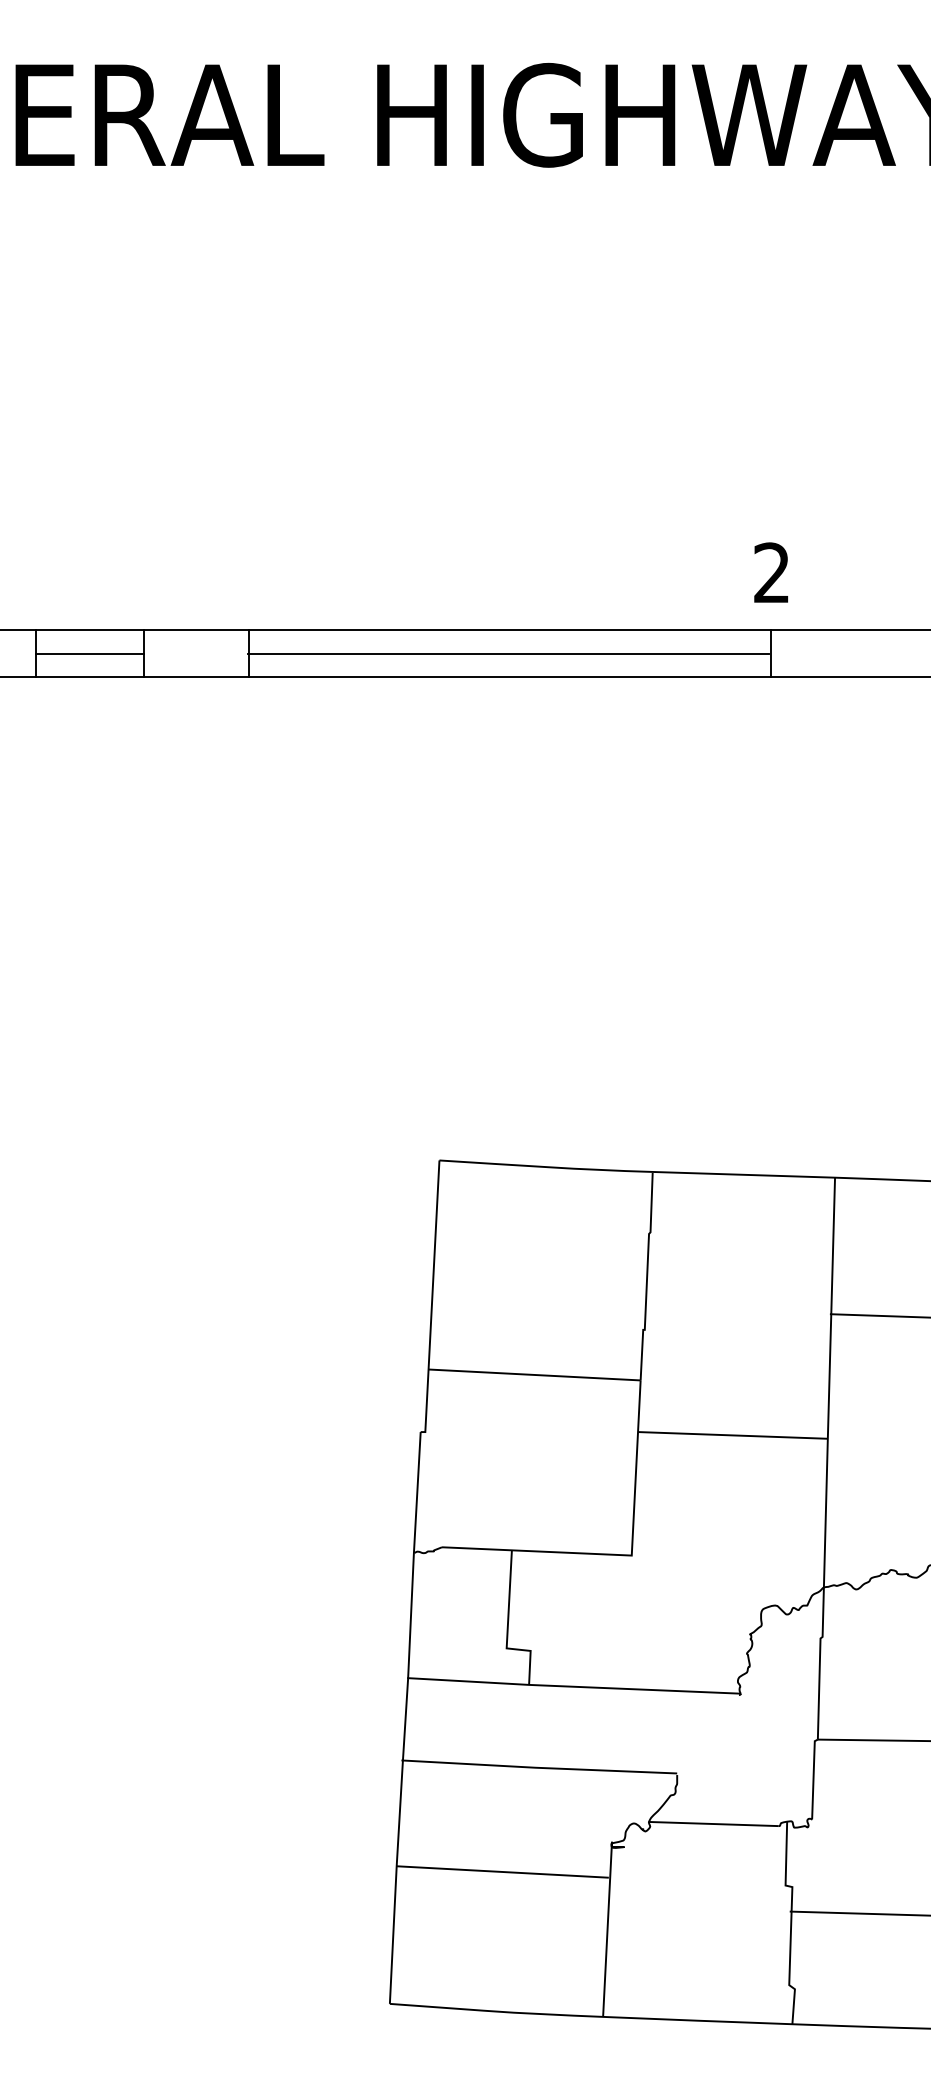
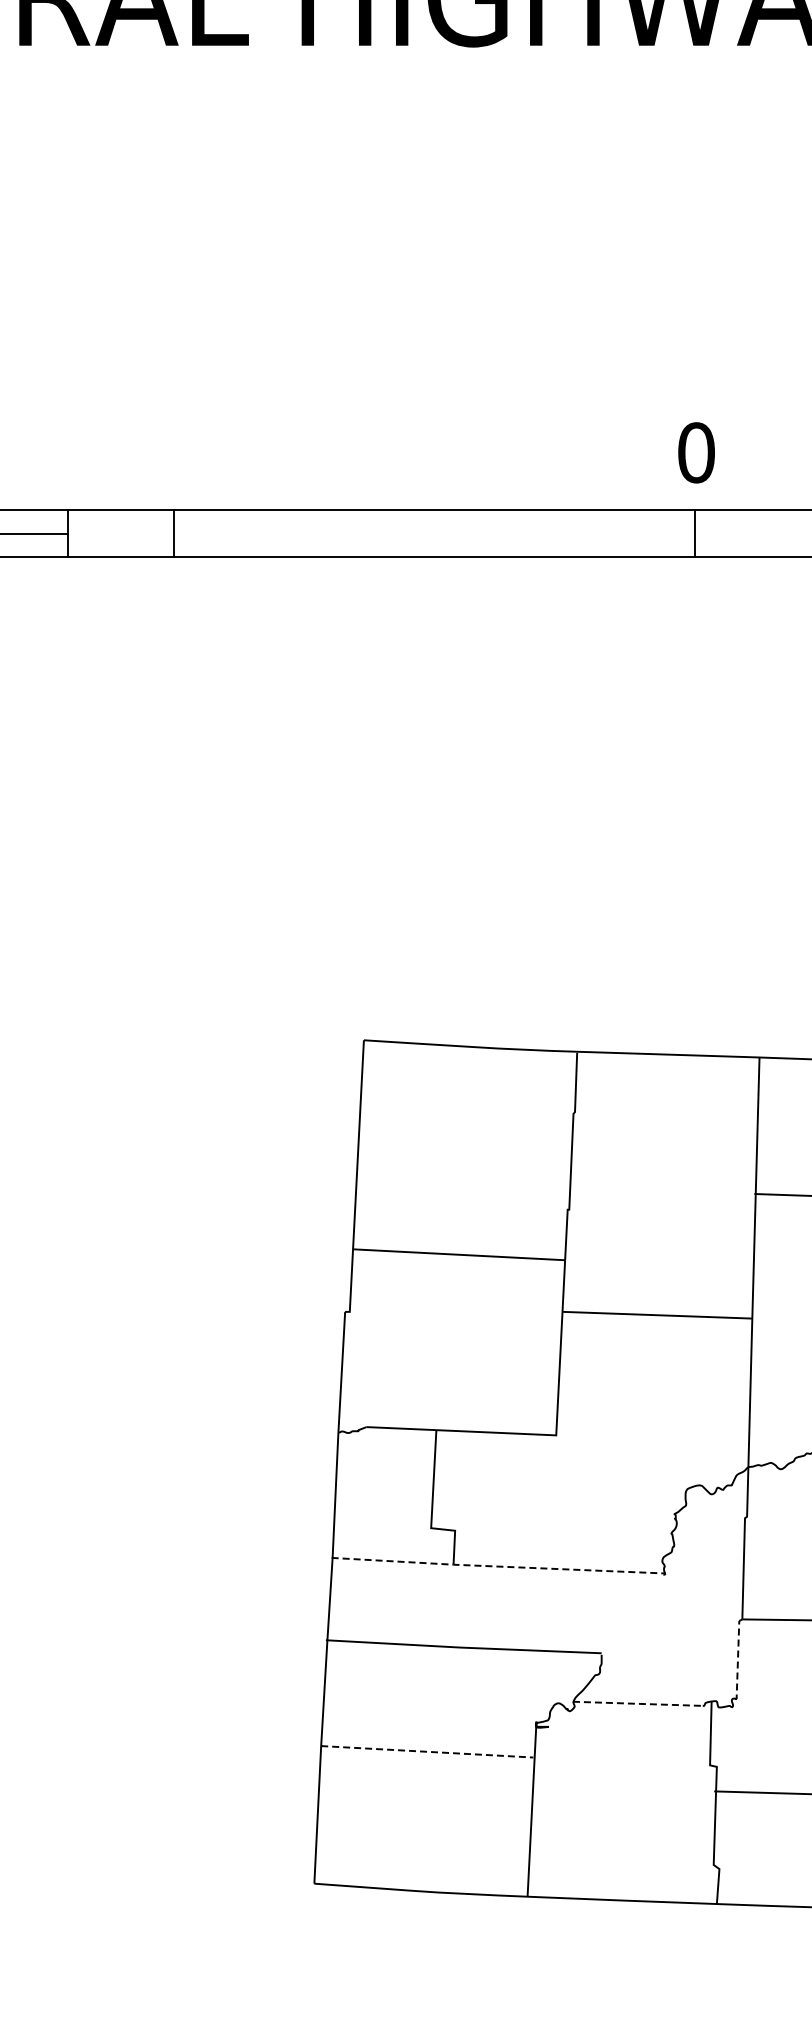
text: (771, 572) -> (695, 452), 2 -> 0
line: (508, 653) -> (432, 533), removed
line: (573, 1686) -> (497, 1566), solid -> dashed
line: (813, 1777) -> (737, 1657), solid -> dashed
line: (713, 1824) -> (637, 1704), solid -> dashed
line: (503, 1872) -> (427, 1752), solid -> dashed

